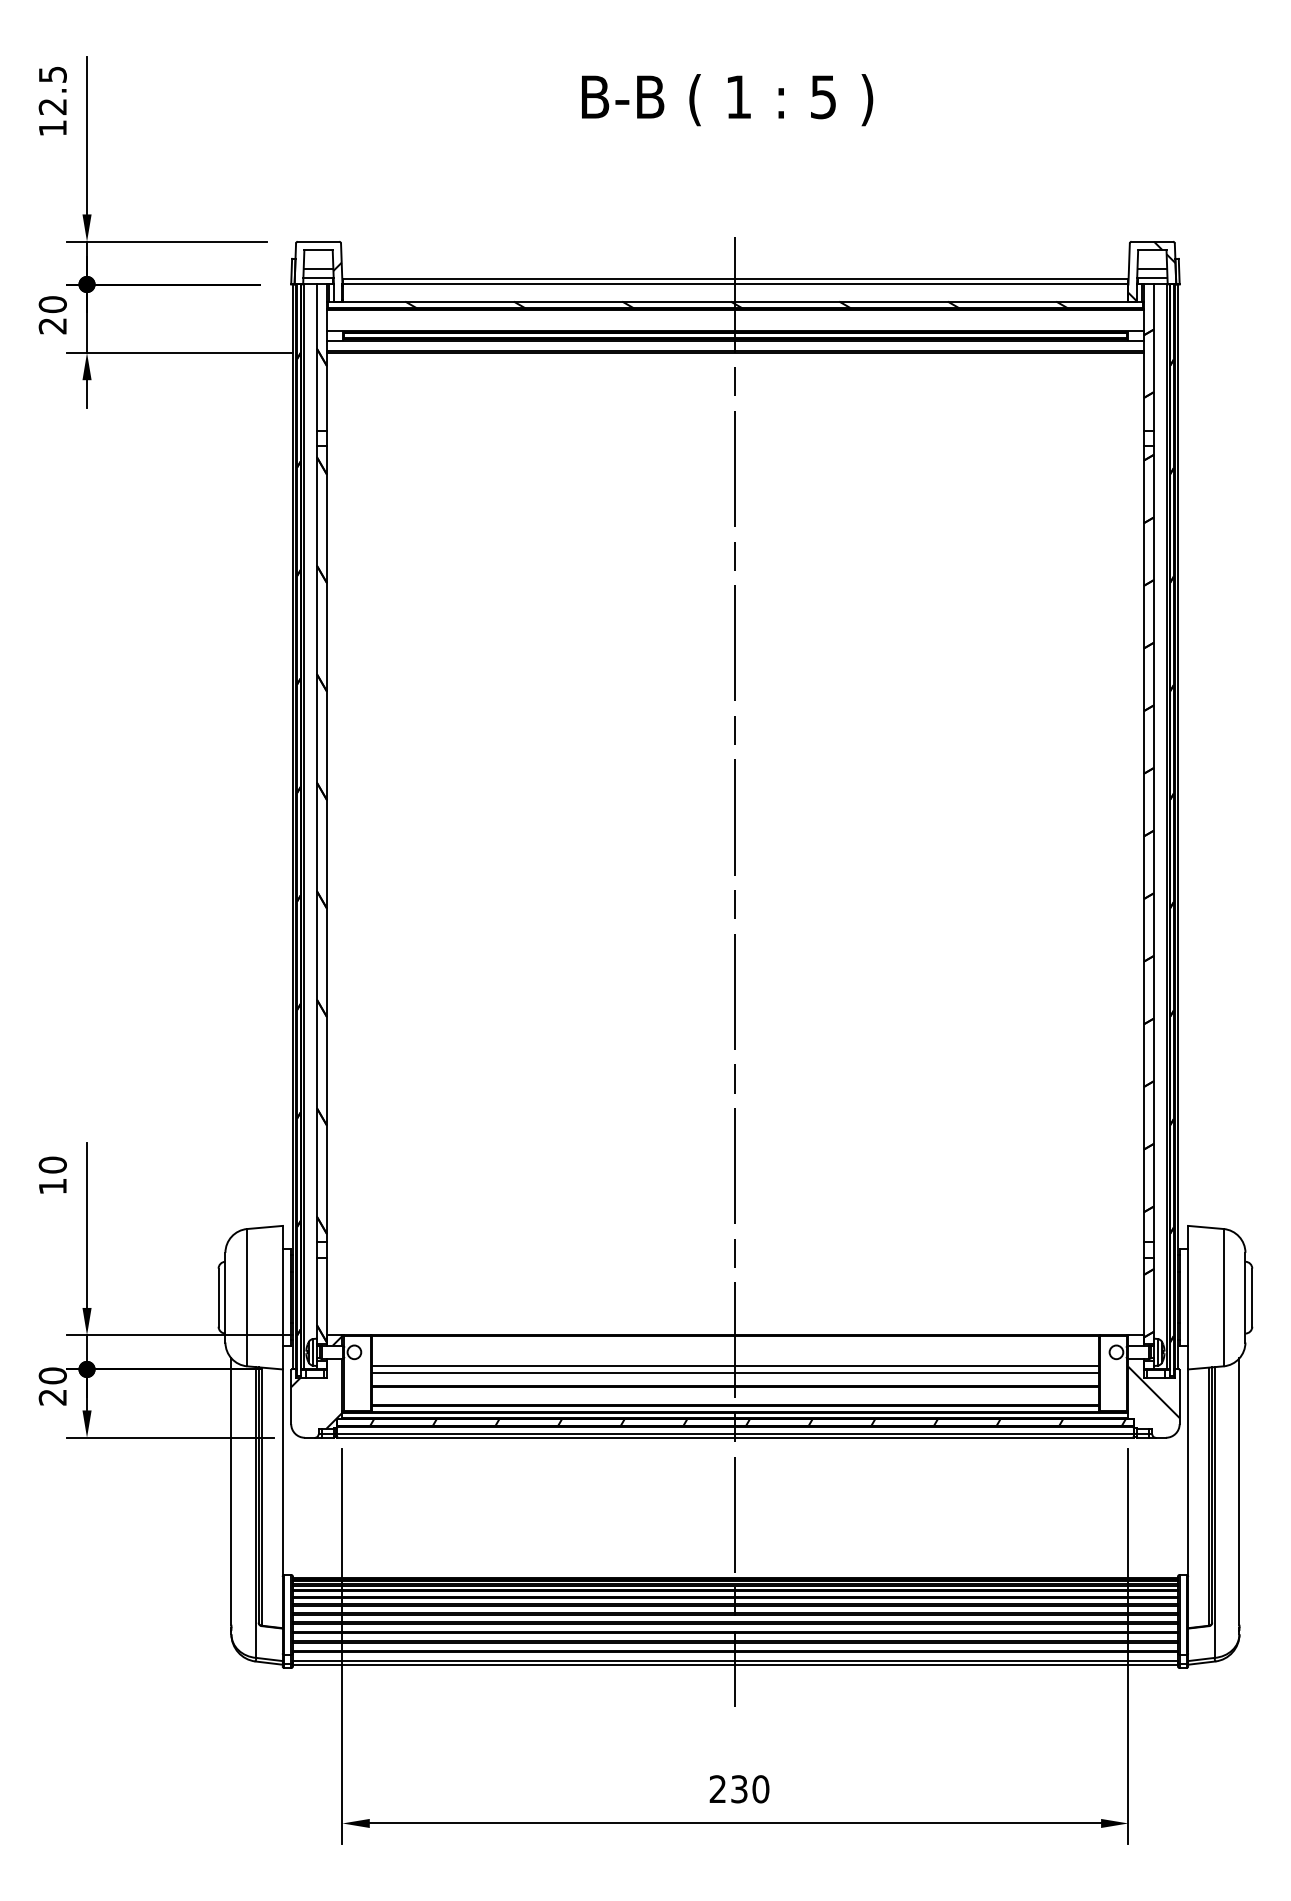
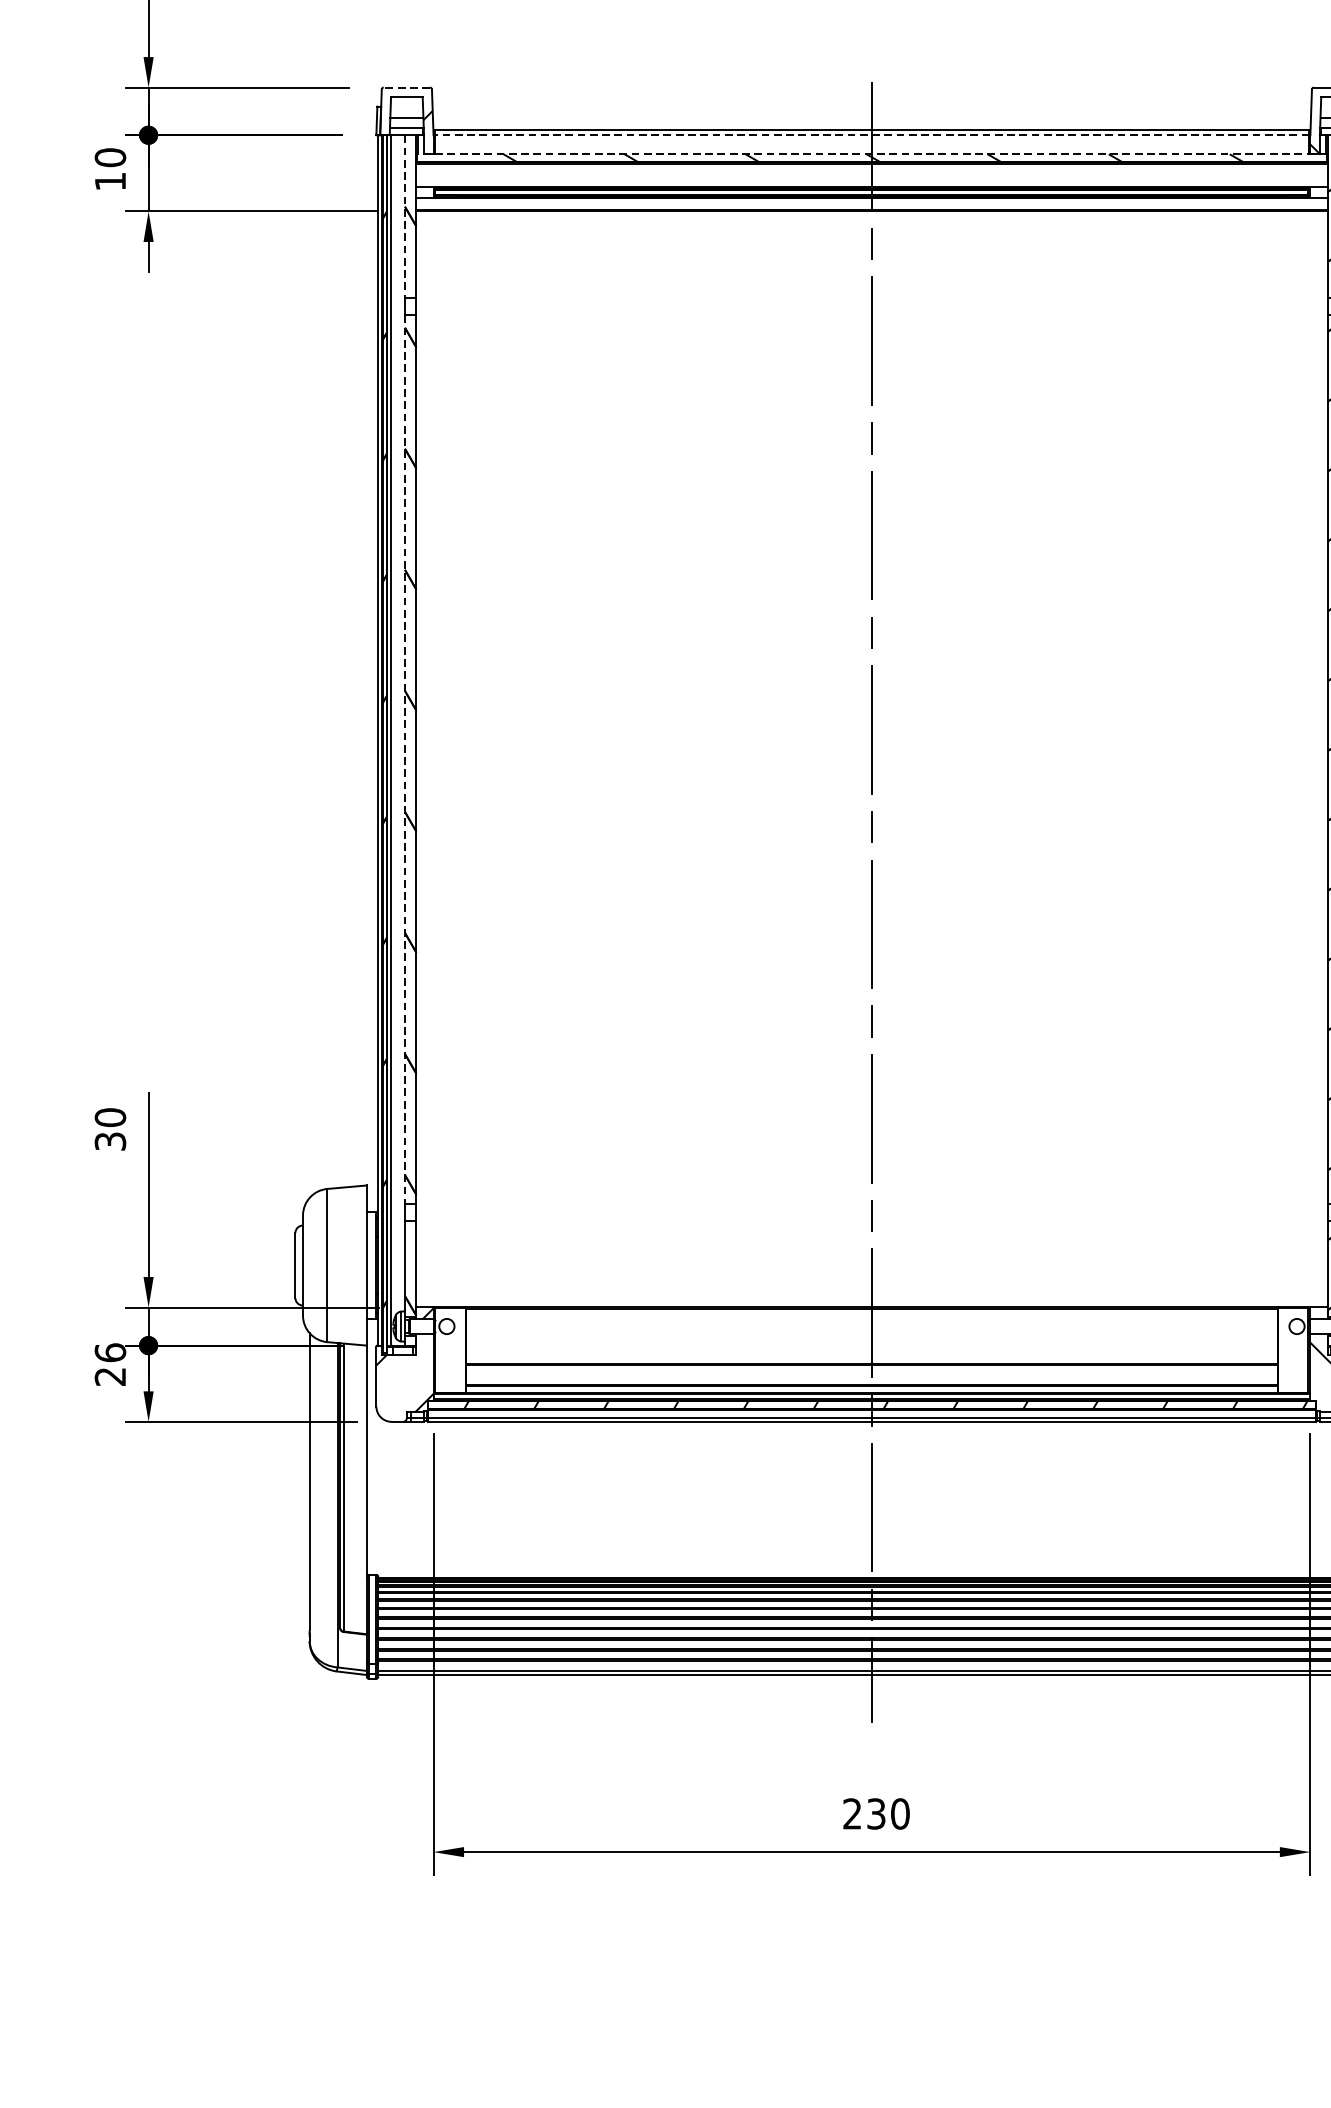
line: (318, 241) -> (406, 87), solid -> dashed
line: (734, 284) -> (870, 135), solid -> dashed
line: (734, 301) -> (870, 154), solid -> dashed
text: (52, 326) -> (110, 182), 20 -> 10
line: (316, 358) -> (404, 217), solid -> dashed
line: (316, 844) -> (404, 759), solid -> dashed
text: (52, 1186) -> (110, 1141), 10 -> 30
line: (735, 1366) -> (872, 1342), removed
line: (735, 1372) -> (872, 1349), removed
text: (52, 1375) -> (110, 1352), 20 -> 26

